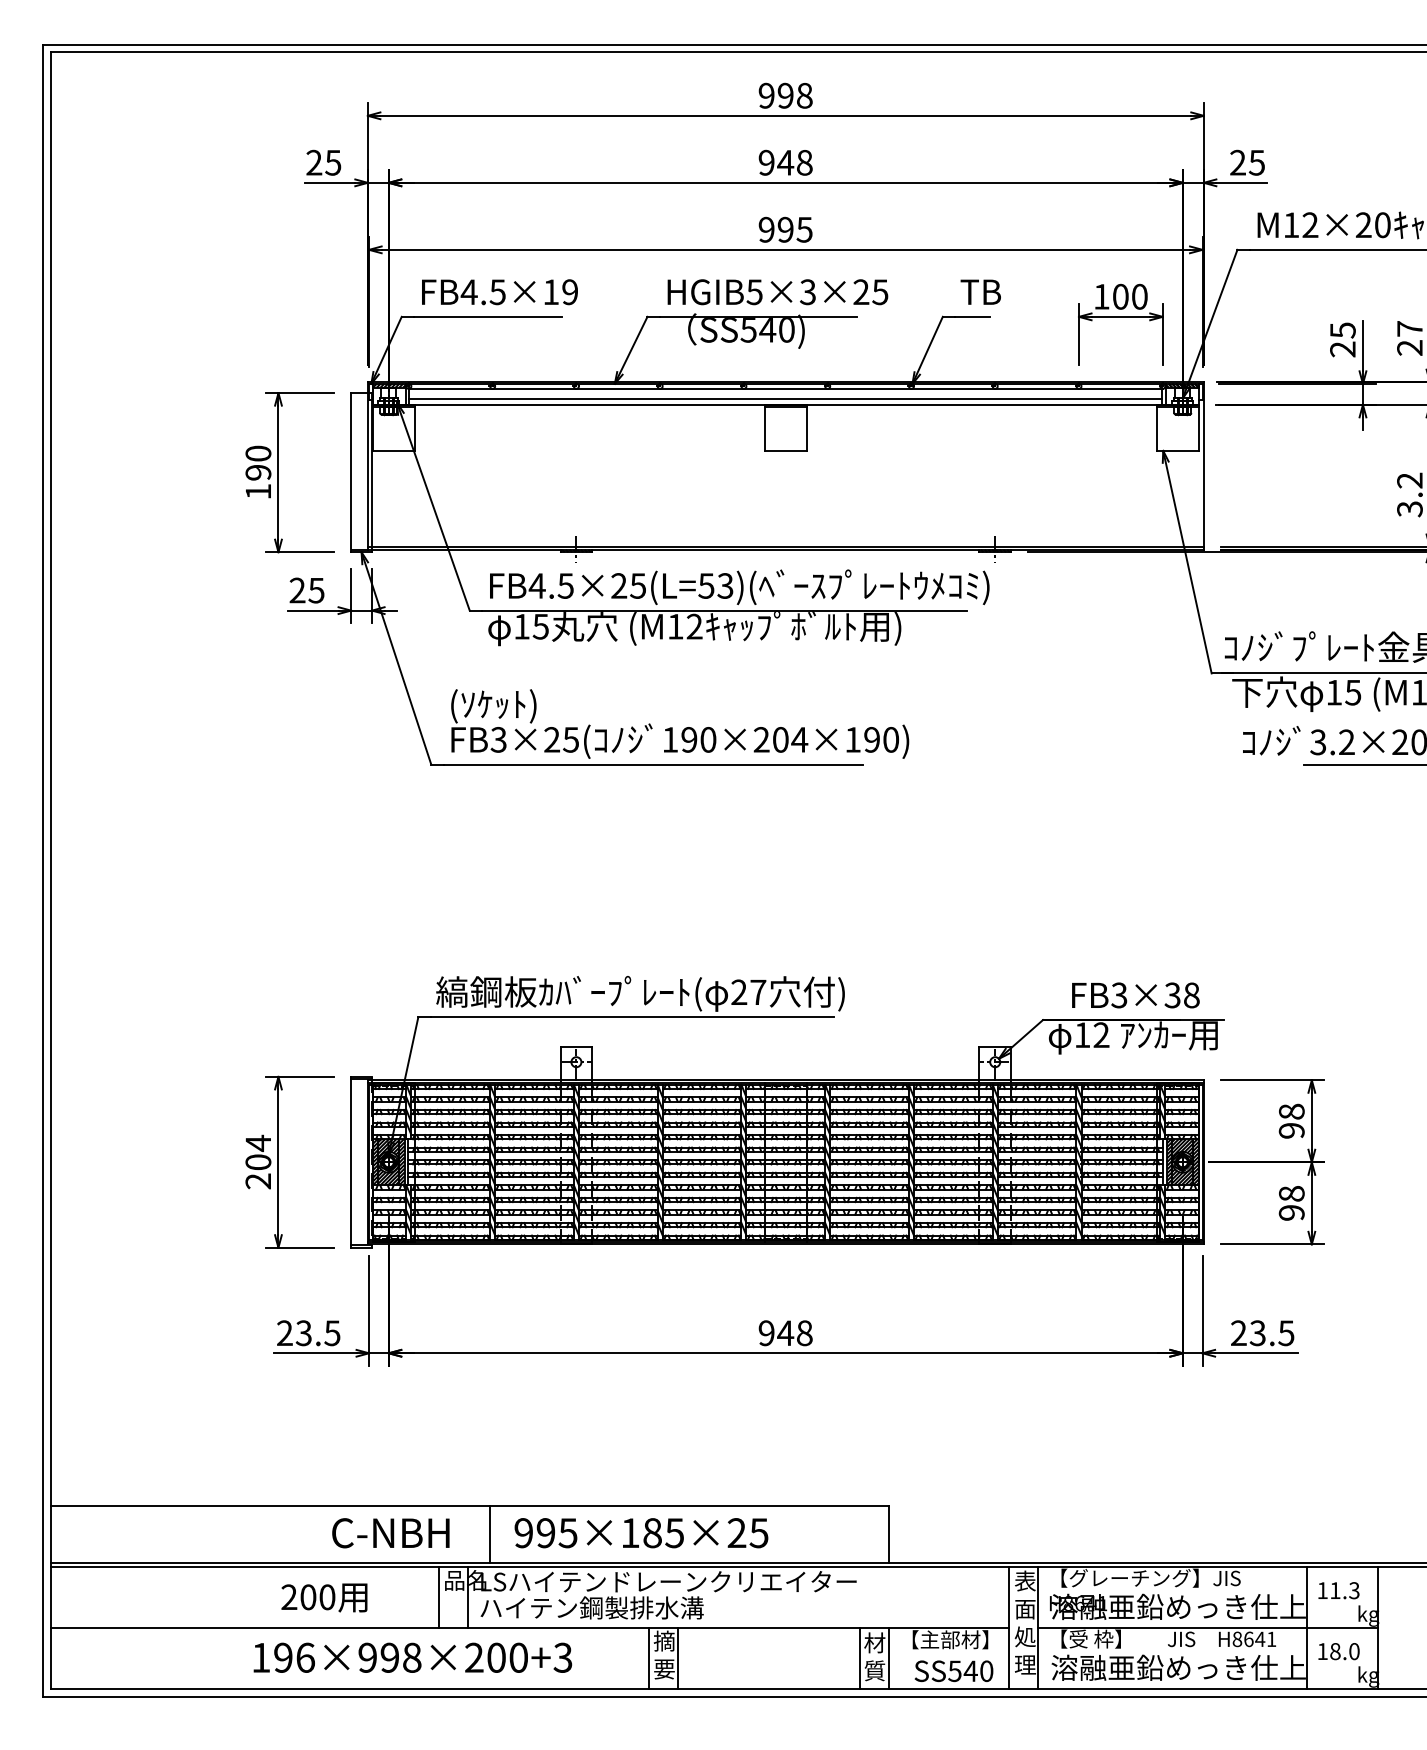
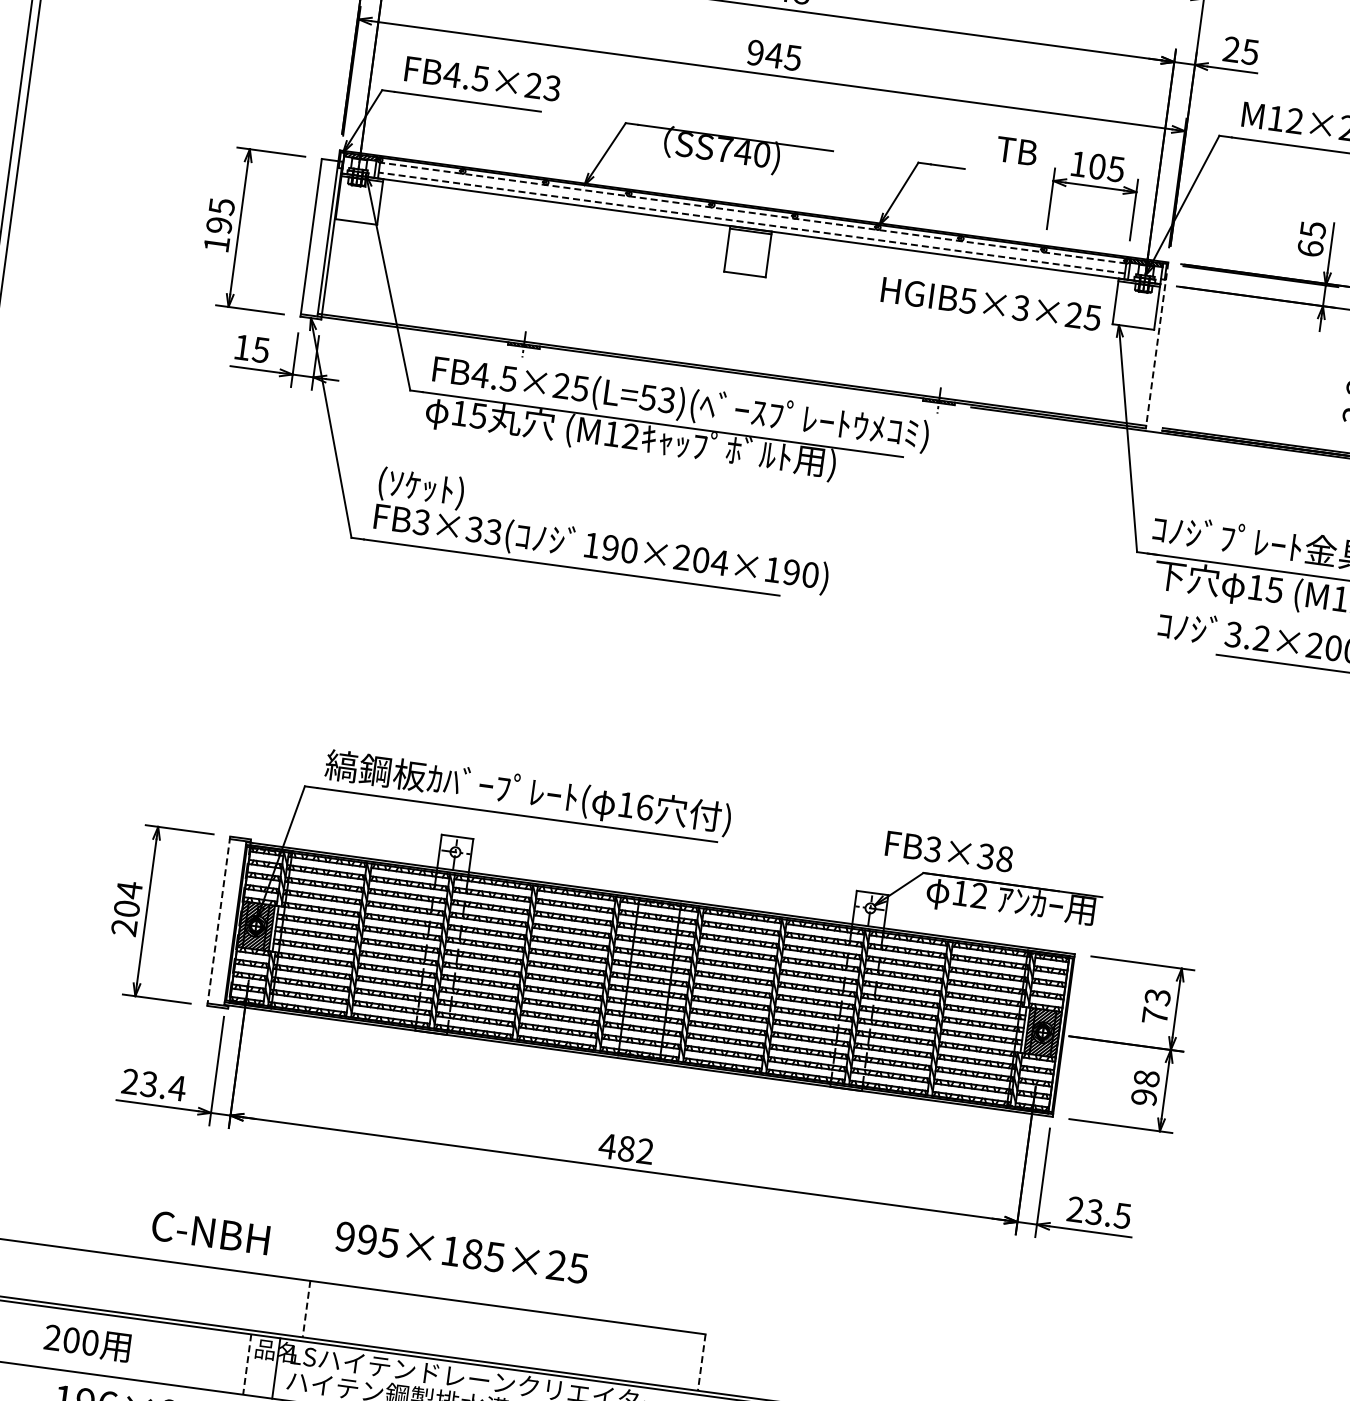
text: (785, 229) -> (774, 55), 995 -> 945
text: (980, 291) -> (1016, 150), moved
text: (560, 292) -> (542, 87), FB4.5×19 -> FB4.5×23
text: (777, 292) -> (990, 304), moved
text: (1139, 296) -> (1116, 168), 100 -> 105
text: (748, 330) -> (724, 150), SS540) -> SS740)
text: (1342, 349) -> (1310, 248), 25 -> 65
line: (785, 388) -> (752, 212), solid -> dashed
line: (785, 398) -> (751, 222), solid -> dashed
text: (258, 453) -> (221, 206), 190 -> 195
line: (1203, 465) -> (1156, 344), solid -> dashed
text: (297, 590) -> (242, 347), 25 -> 15
text: (561, 739) -> (483, 530), FB3×25( -> FB3×33(
text: (748, 992) -> (635, 806), 27 -> 16
text: (1135, 995) -> (949, 851), moved
text: (1291, 1120) -> (1156, 1005), 98 -> 73
line: (351, 1162) -> (219, 921), solid -> dashed
text: (332, 1333) -> (177, 1088), 23.5 -> 23.4
text: (785, 1333) -> (626, 1149), 948 -> 482
text: (390, 1533) -> (210, 1233), moved
text: (641, 1533) -> (461, 1253), moved
line: (490, 1535) -> (306, 1309), solid -> dashed
line: (888, 1535) -> (701, 1363), solid -> dashed
text: (324, 1597) -> (87, 1342), moved
line: (438, 1598) -> (246, 1365), solid -> dashed

